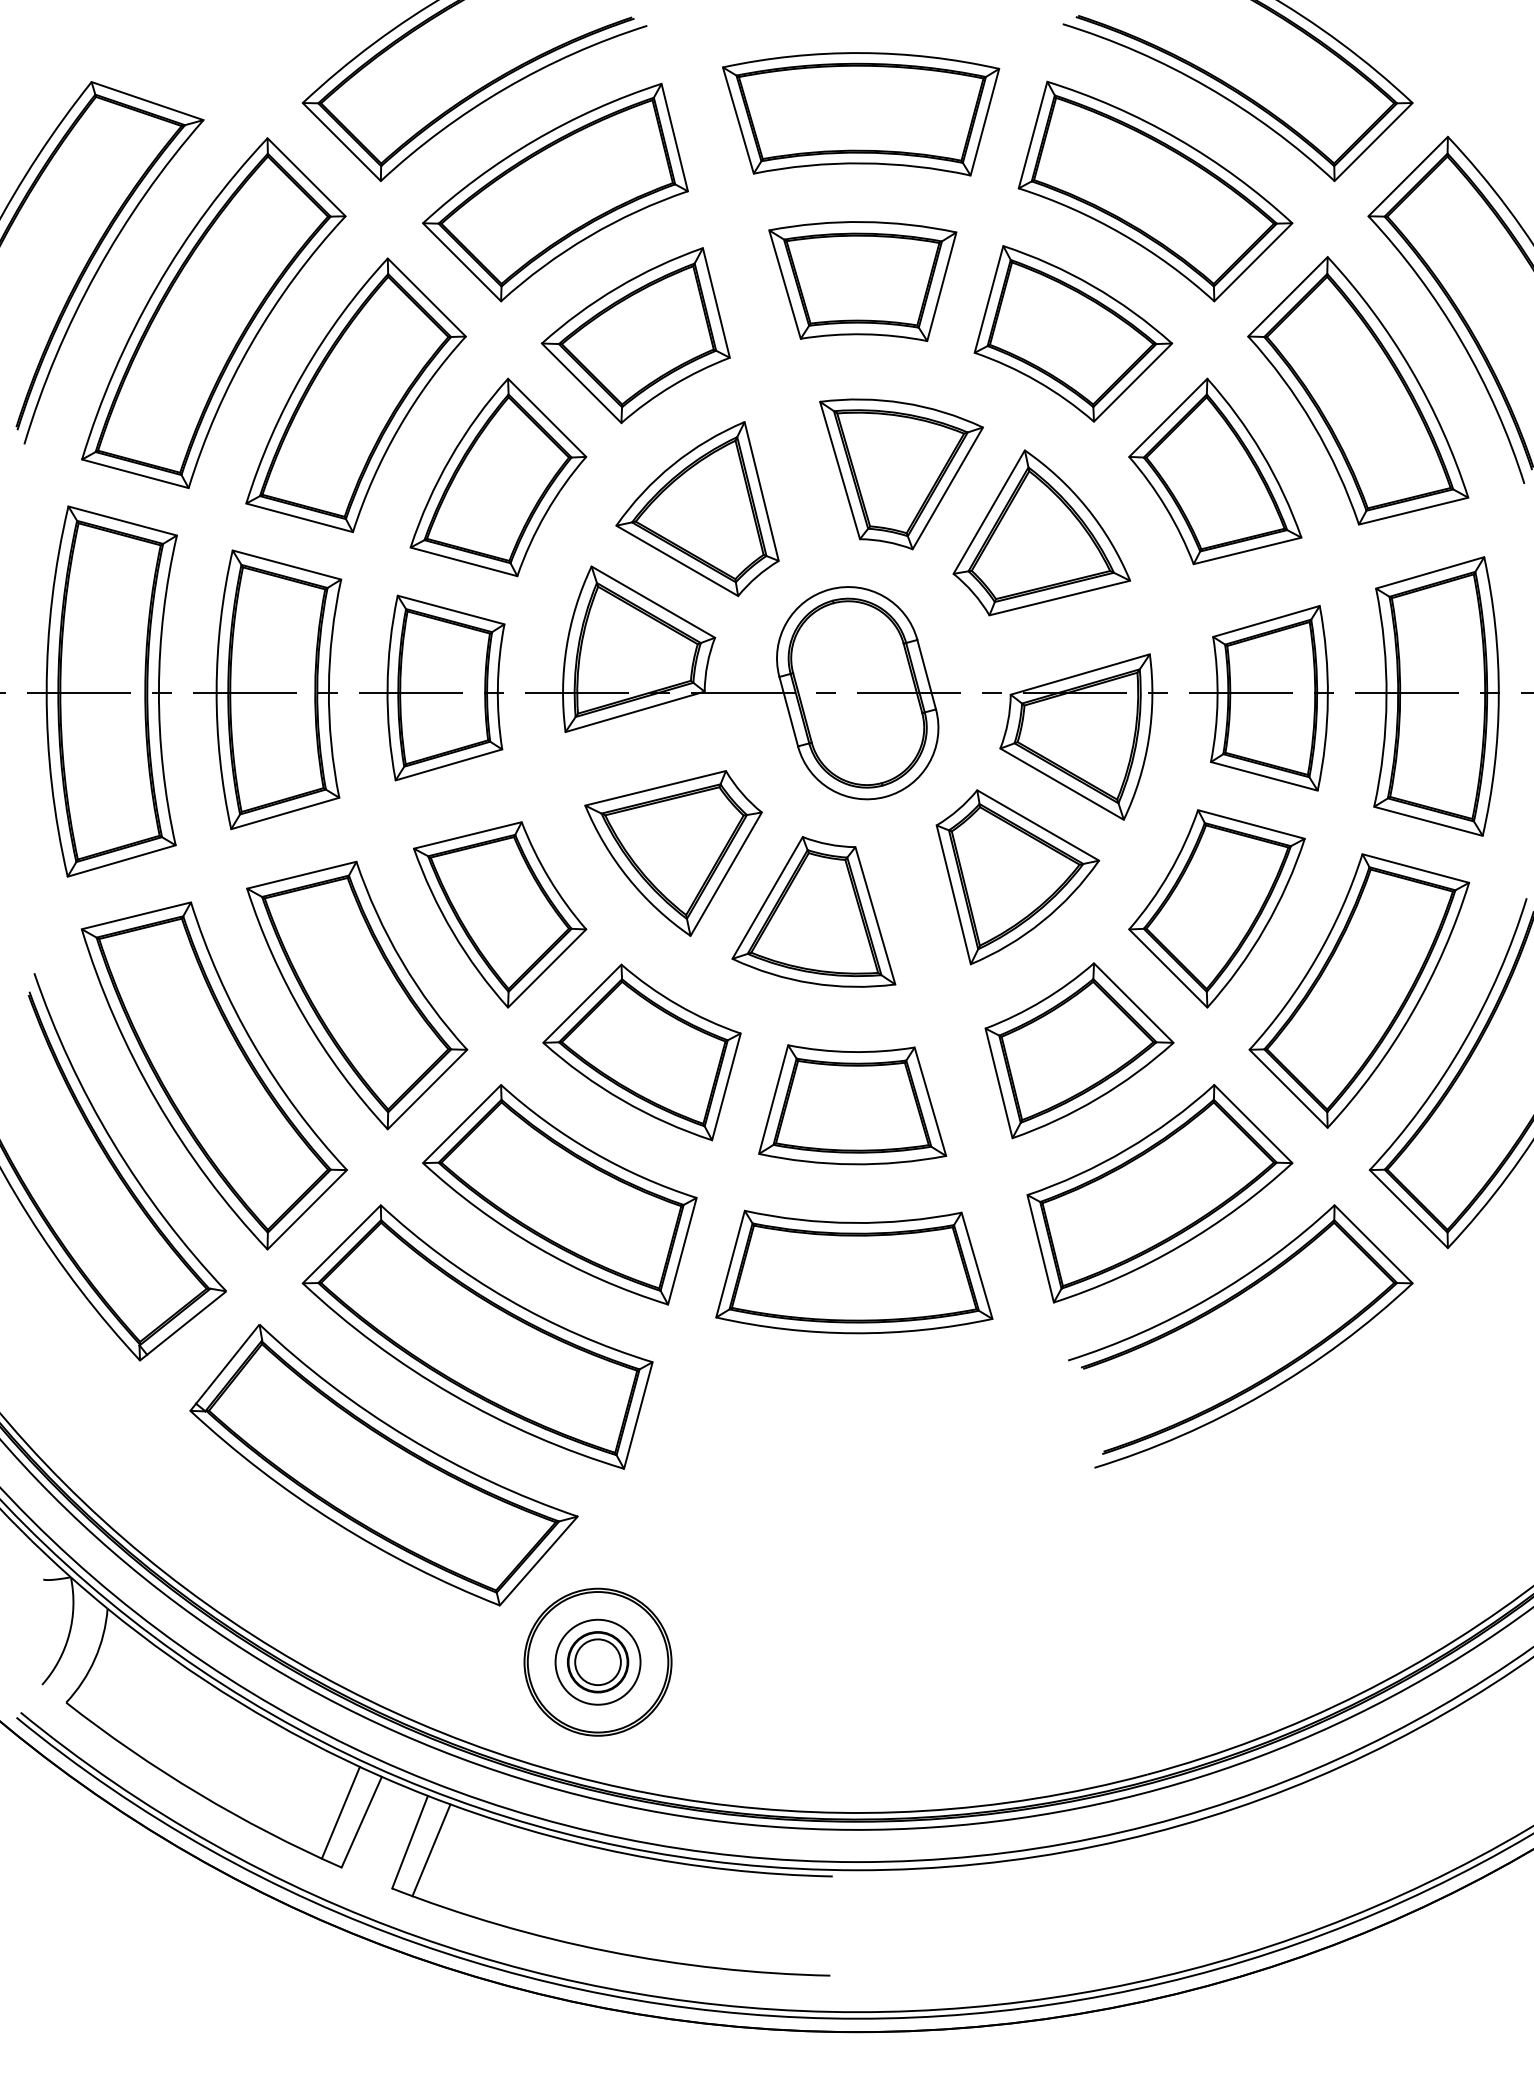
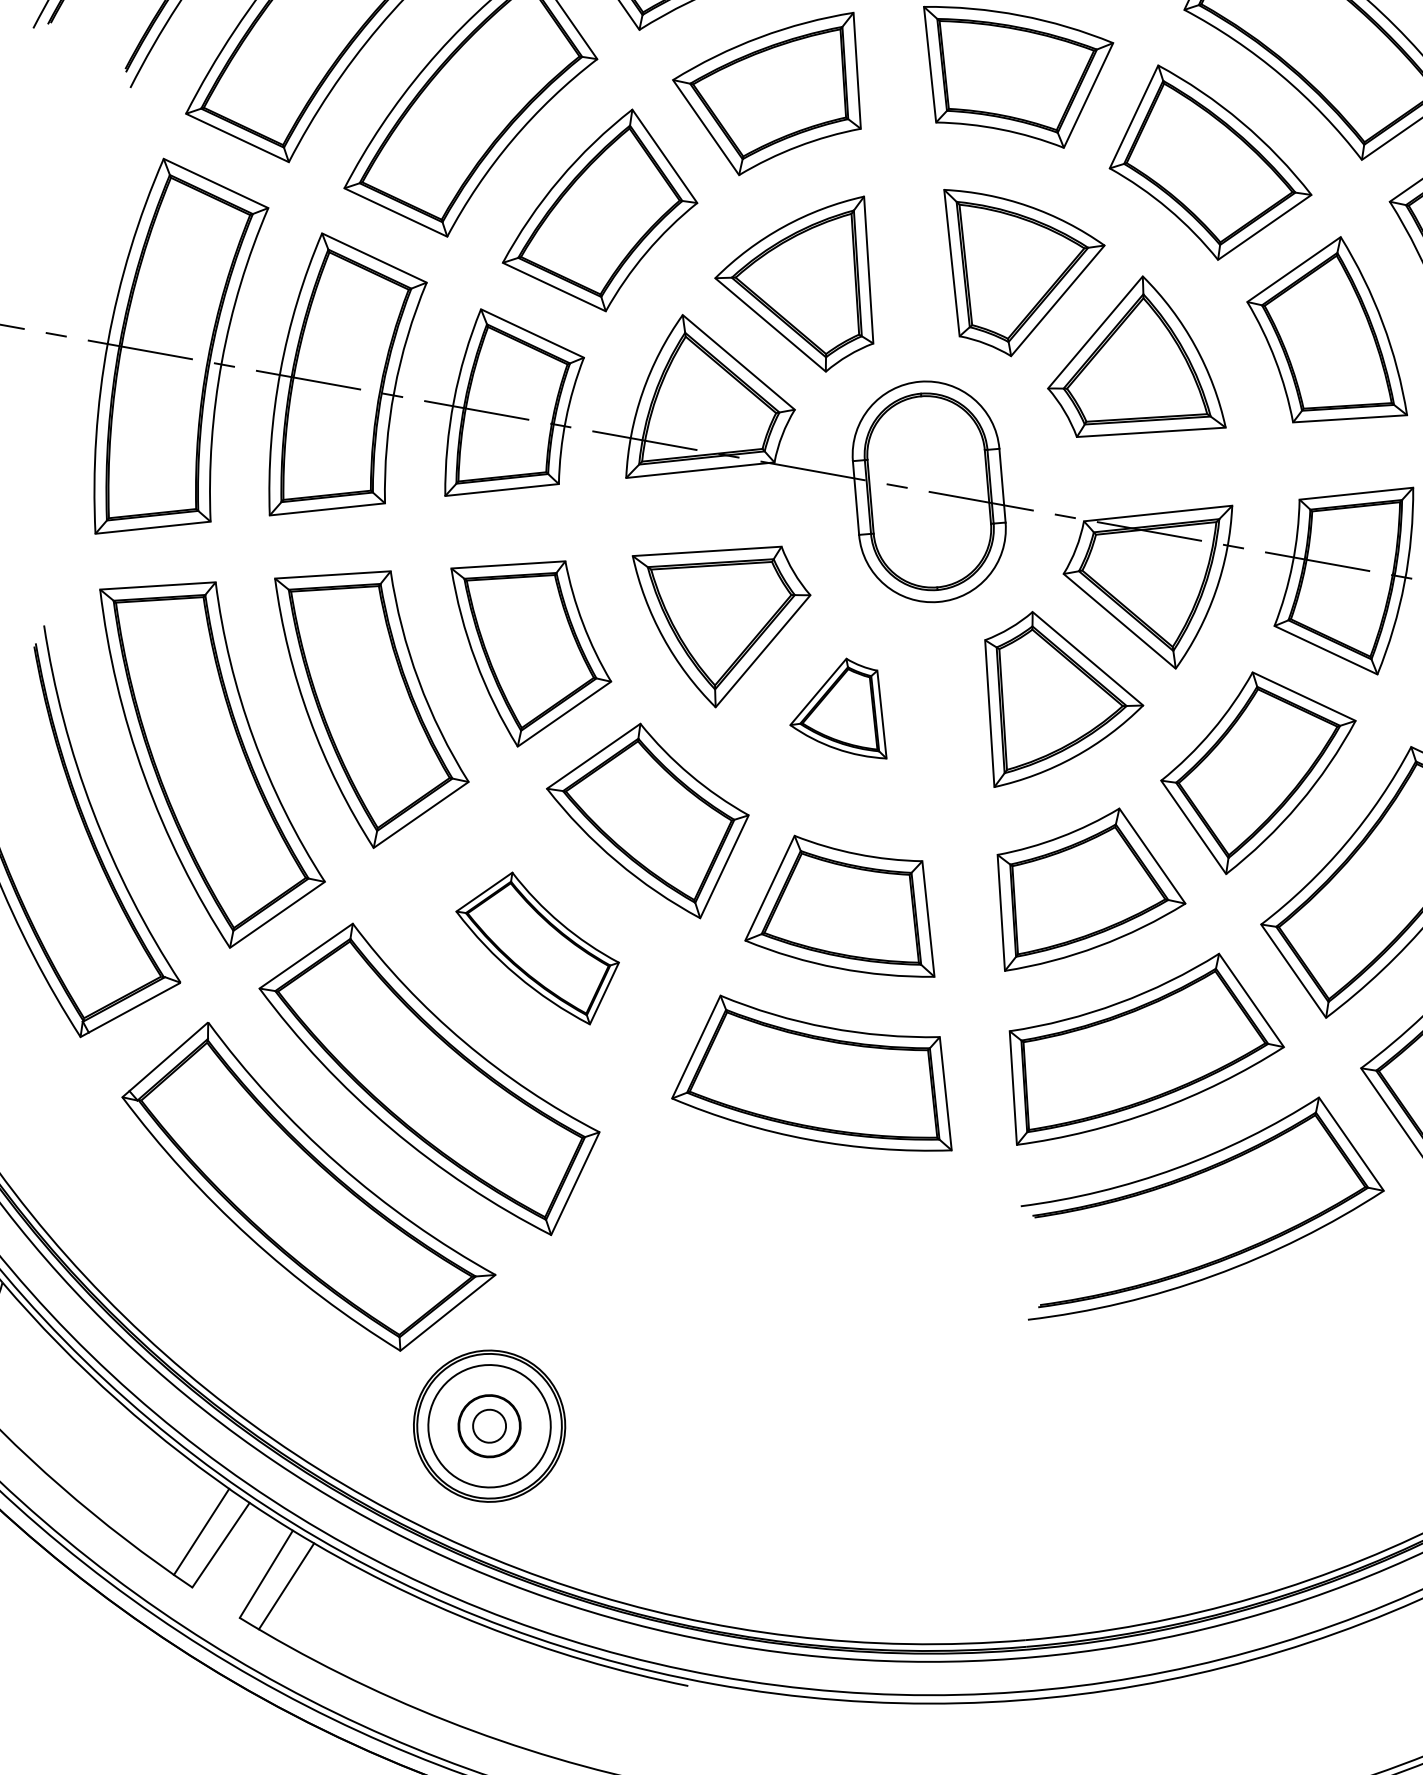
part: (813, 911) -> (844, 704), size x0.6
part: (559, 1194) -> (535, 945), size x0.6
circle: (597, 1661) -> (489, 1425), size x1.4
circle: (597, 1662) -> (488, 1426), size x0.7

